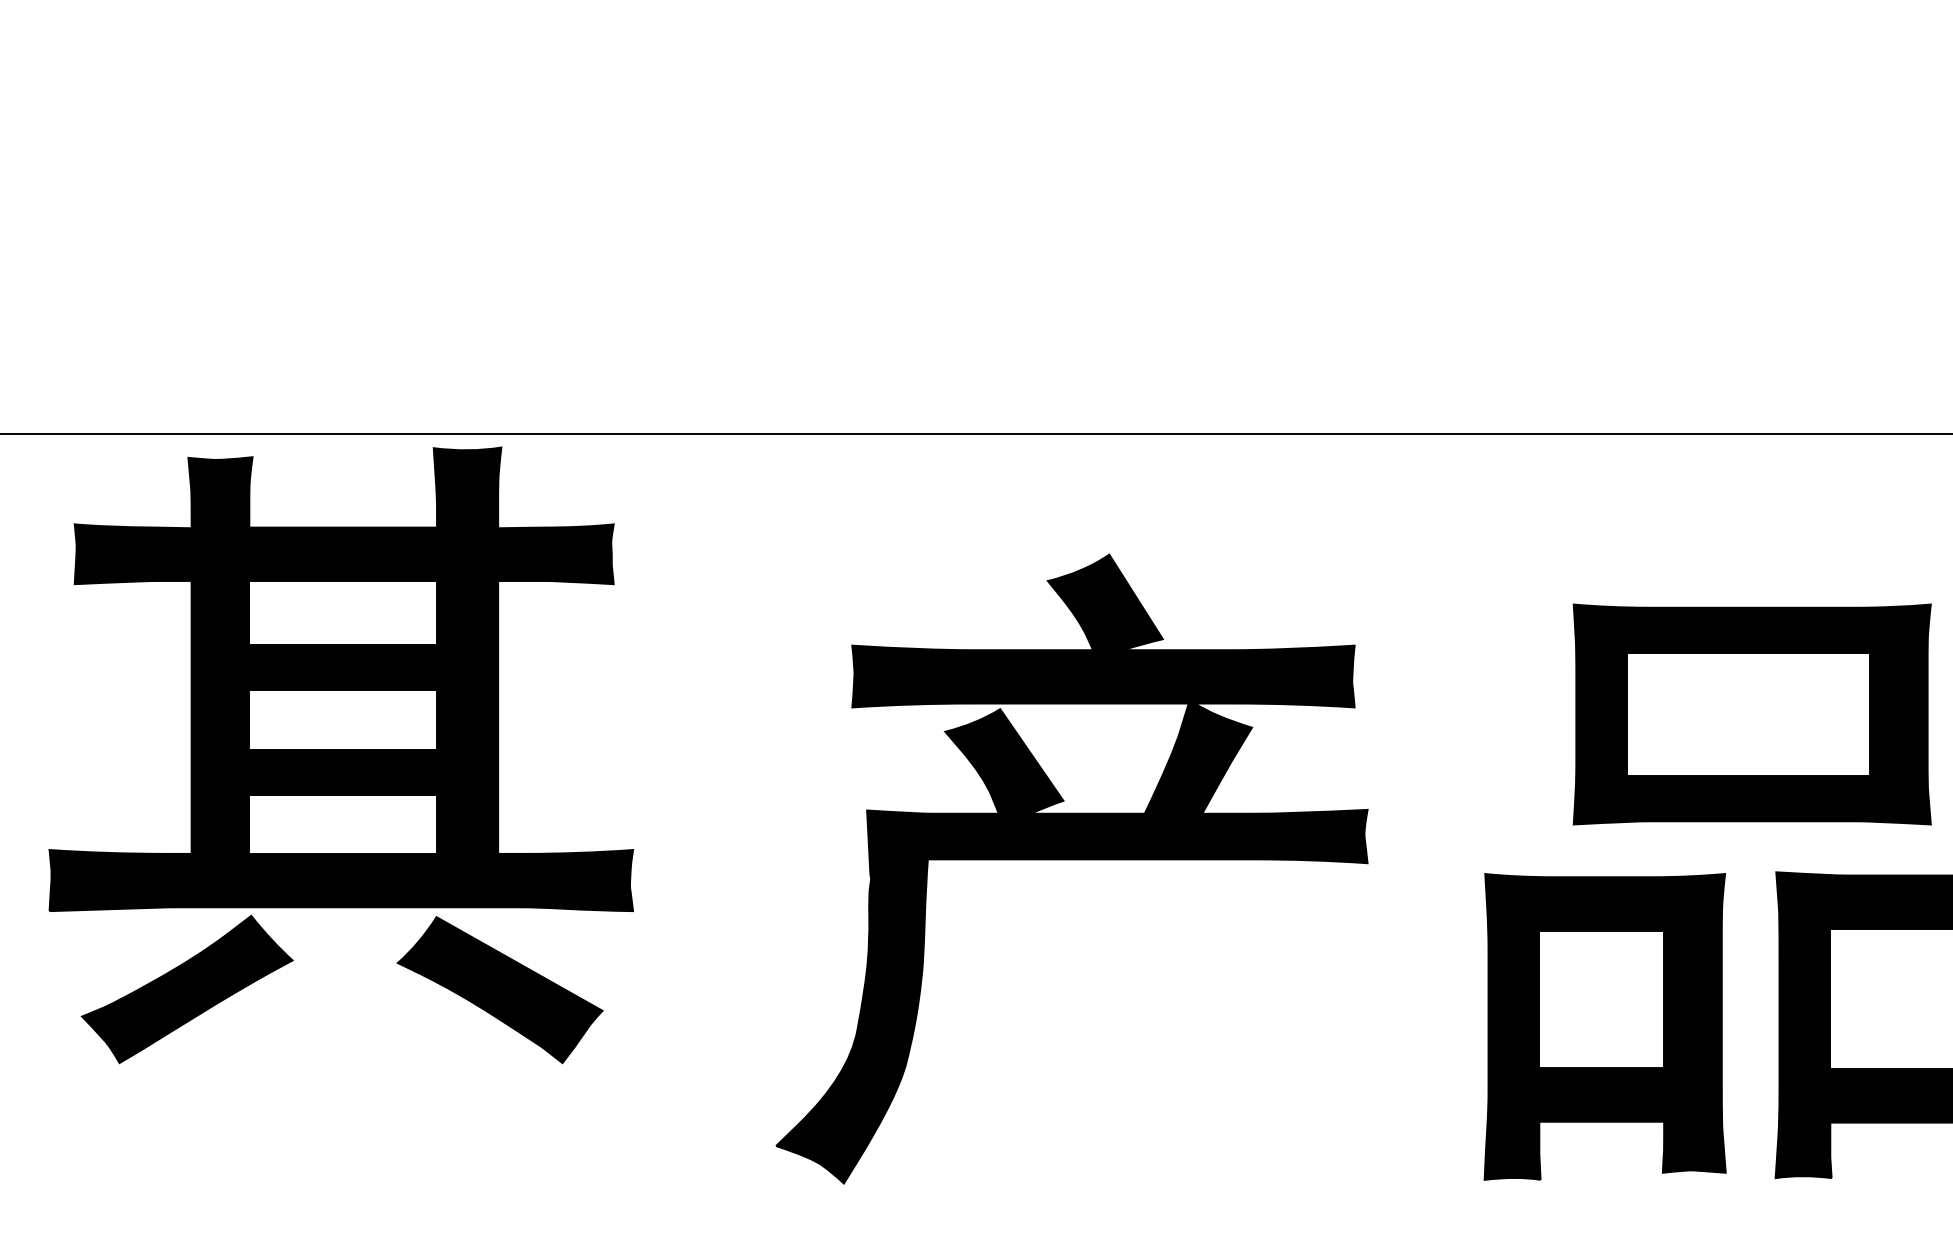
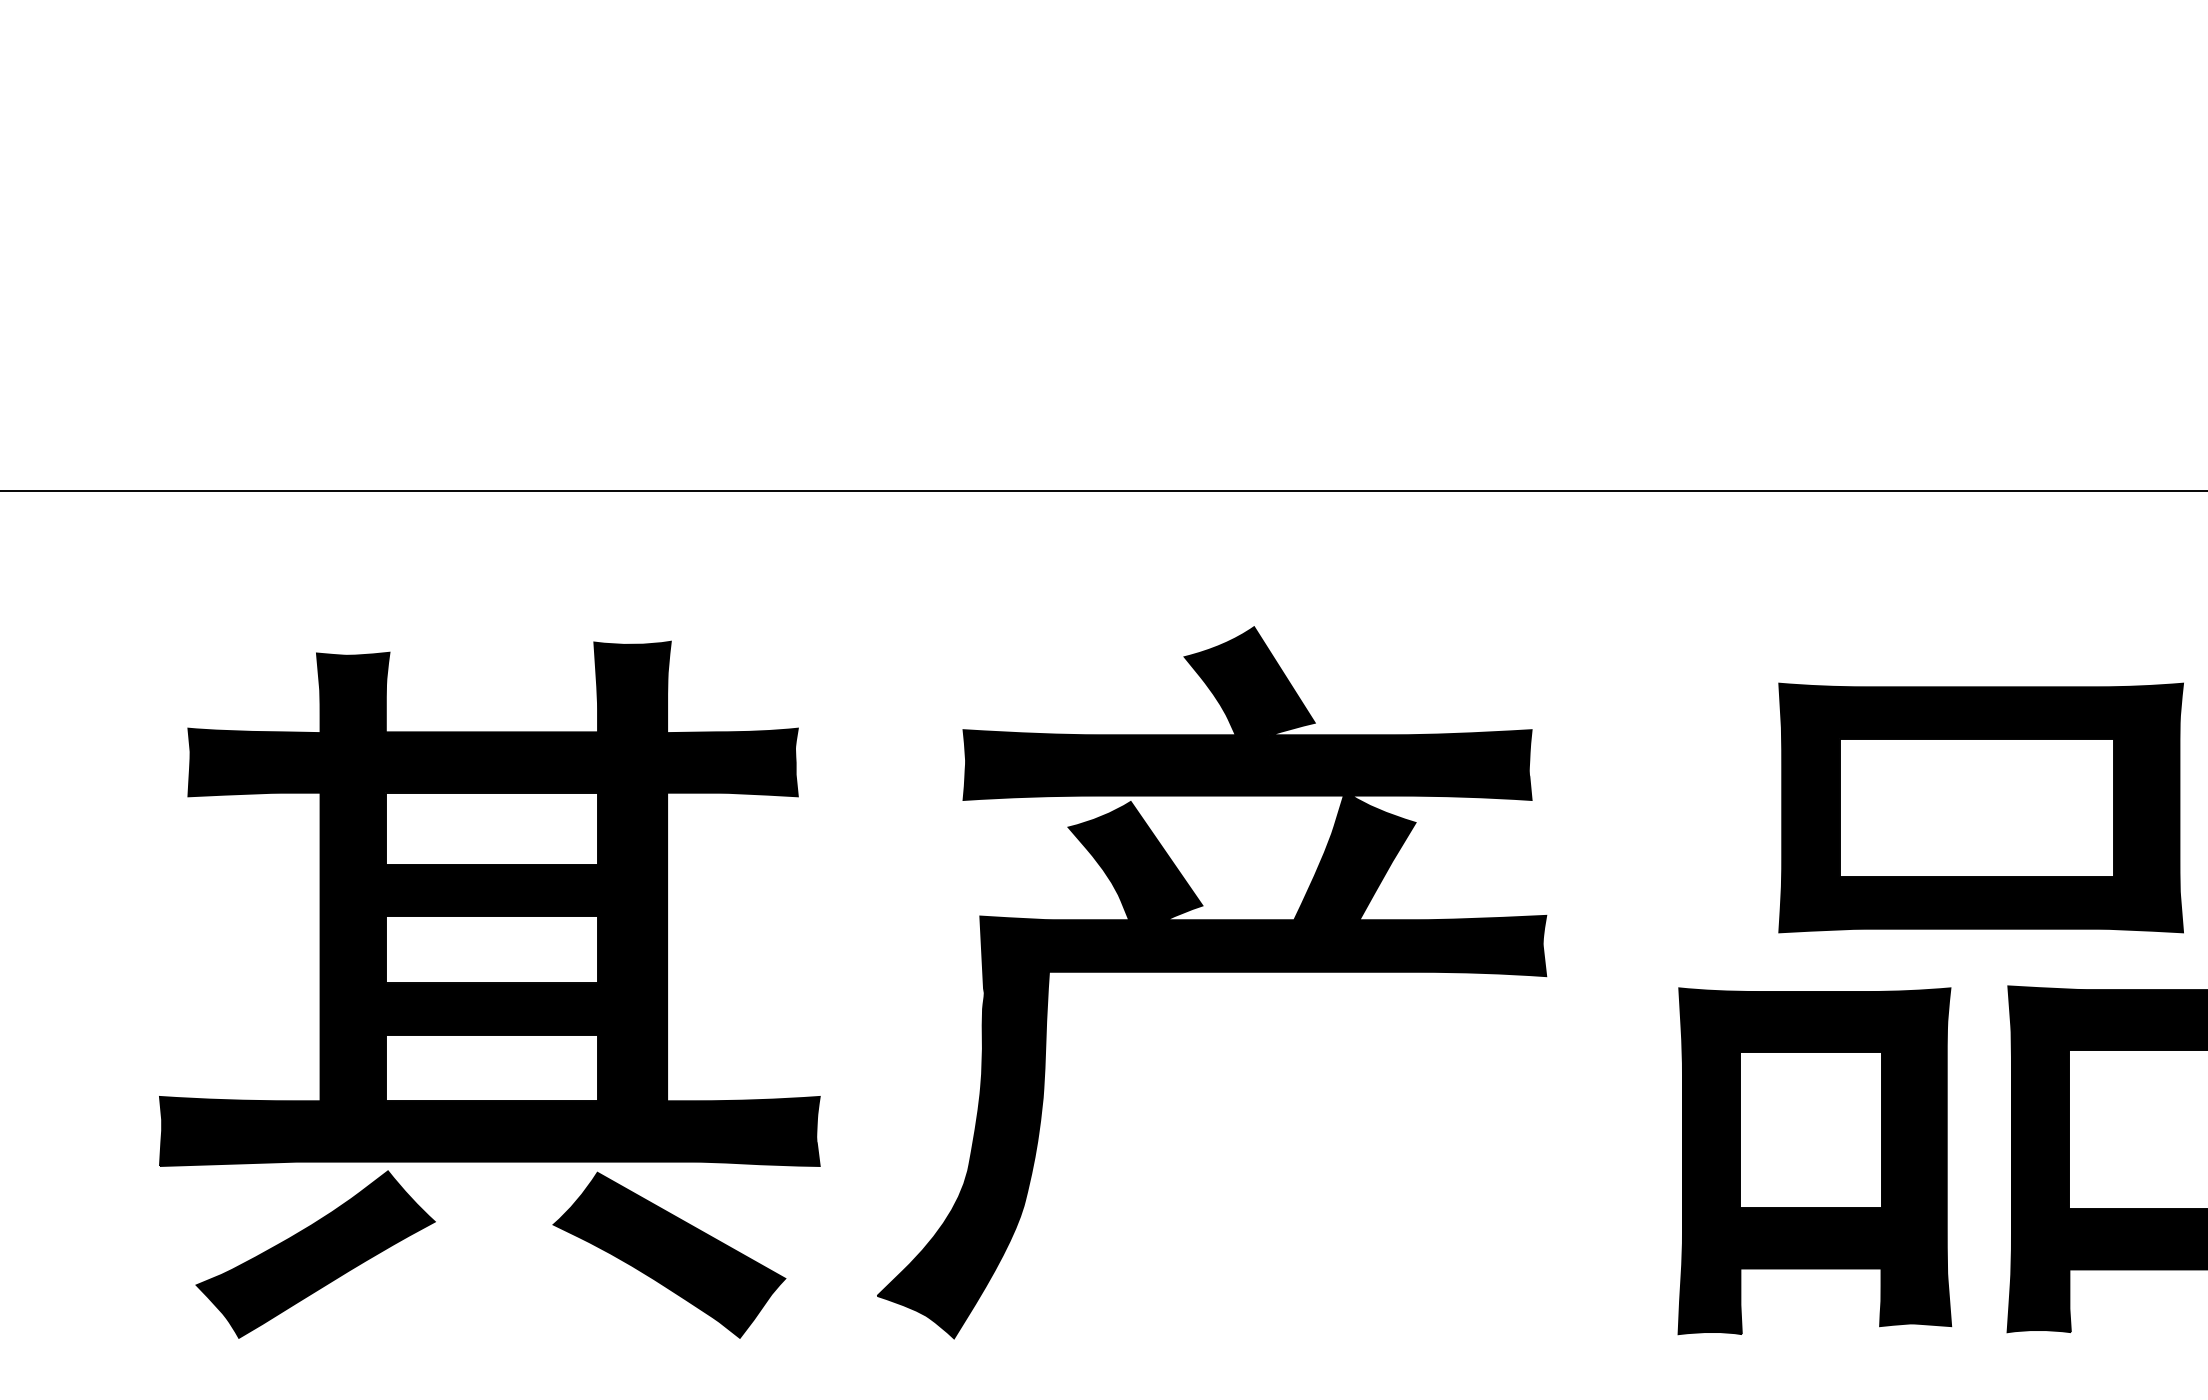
part: (341, 755) -> (490, 990), moved

